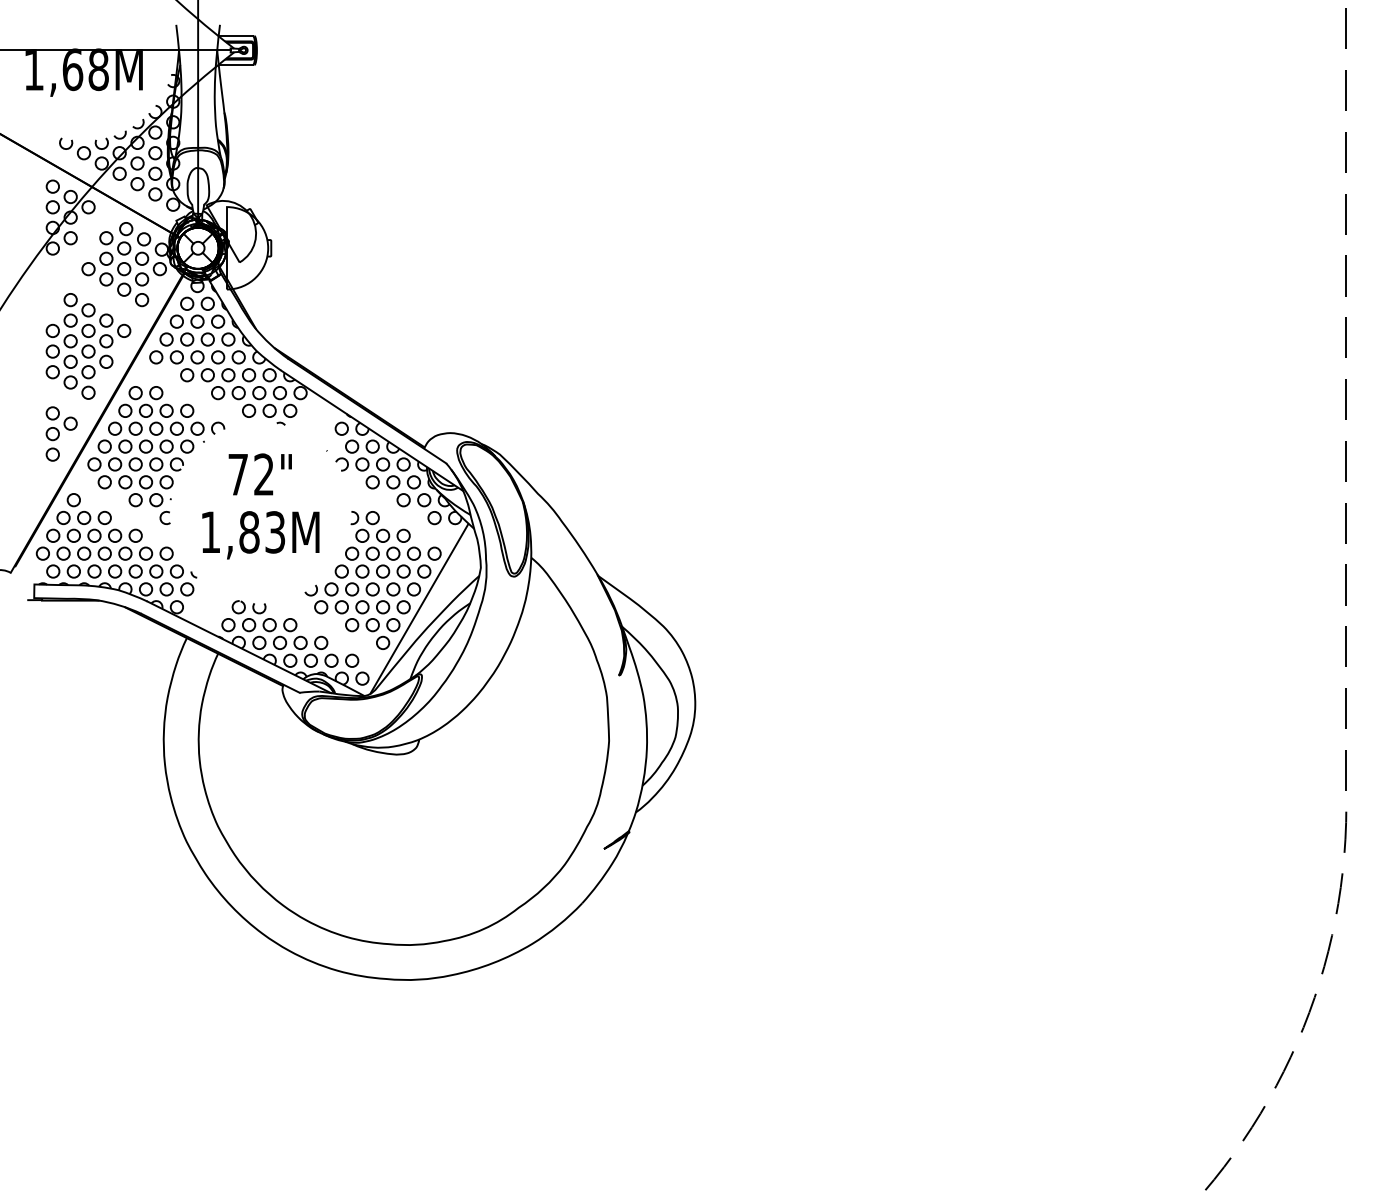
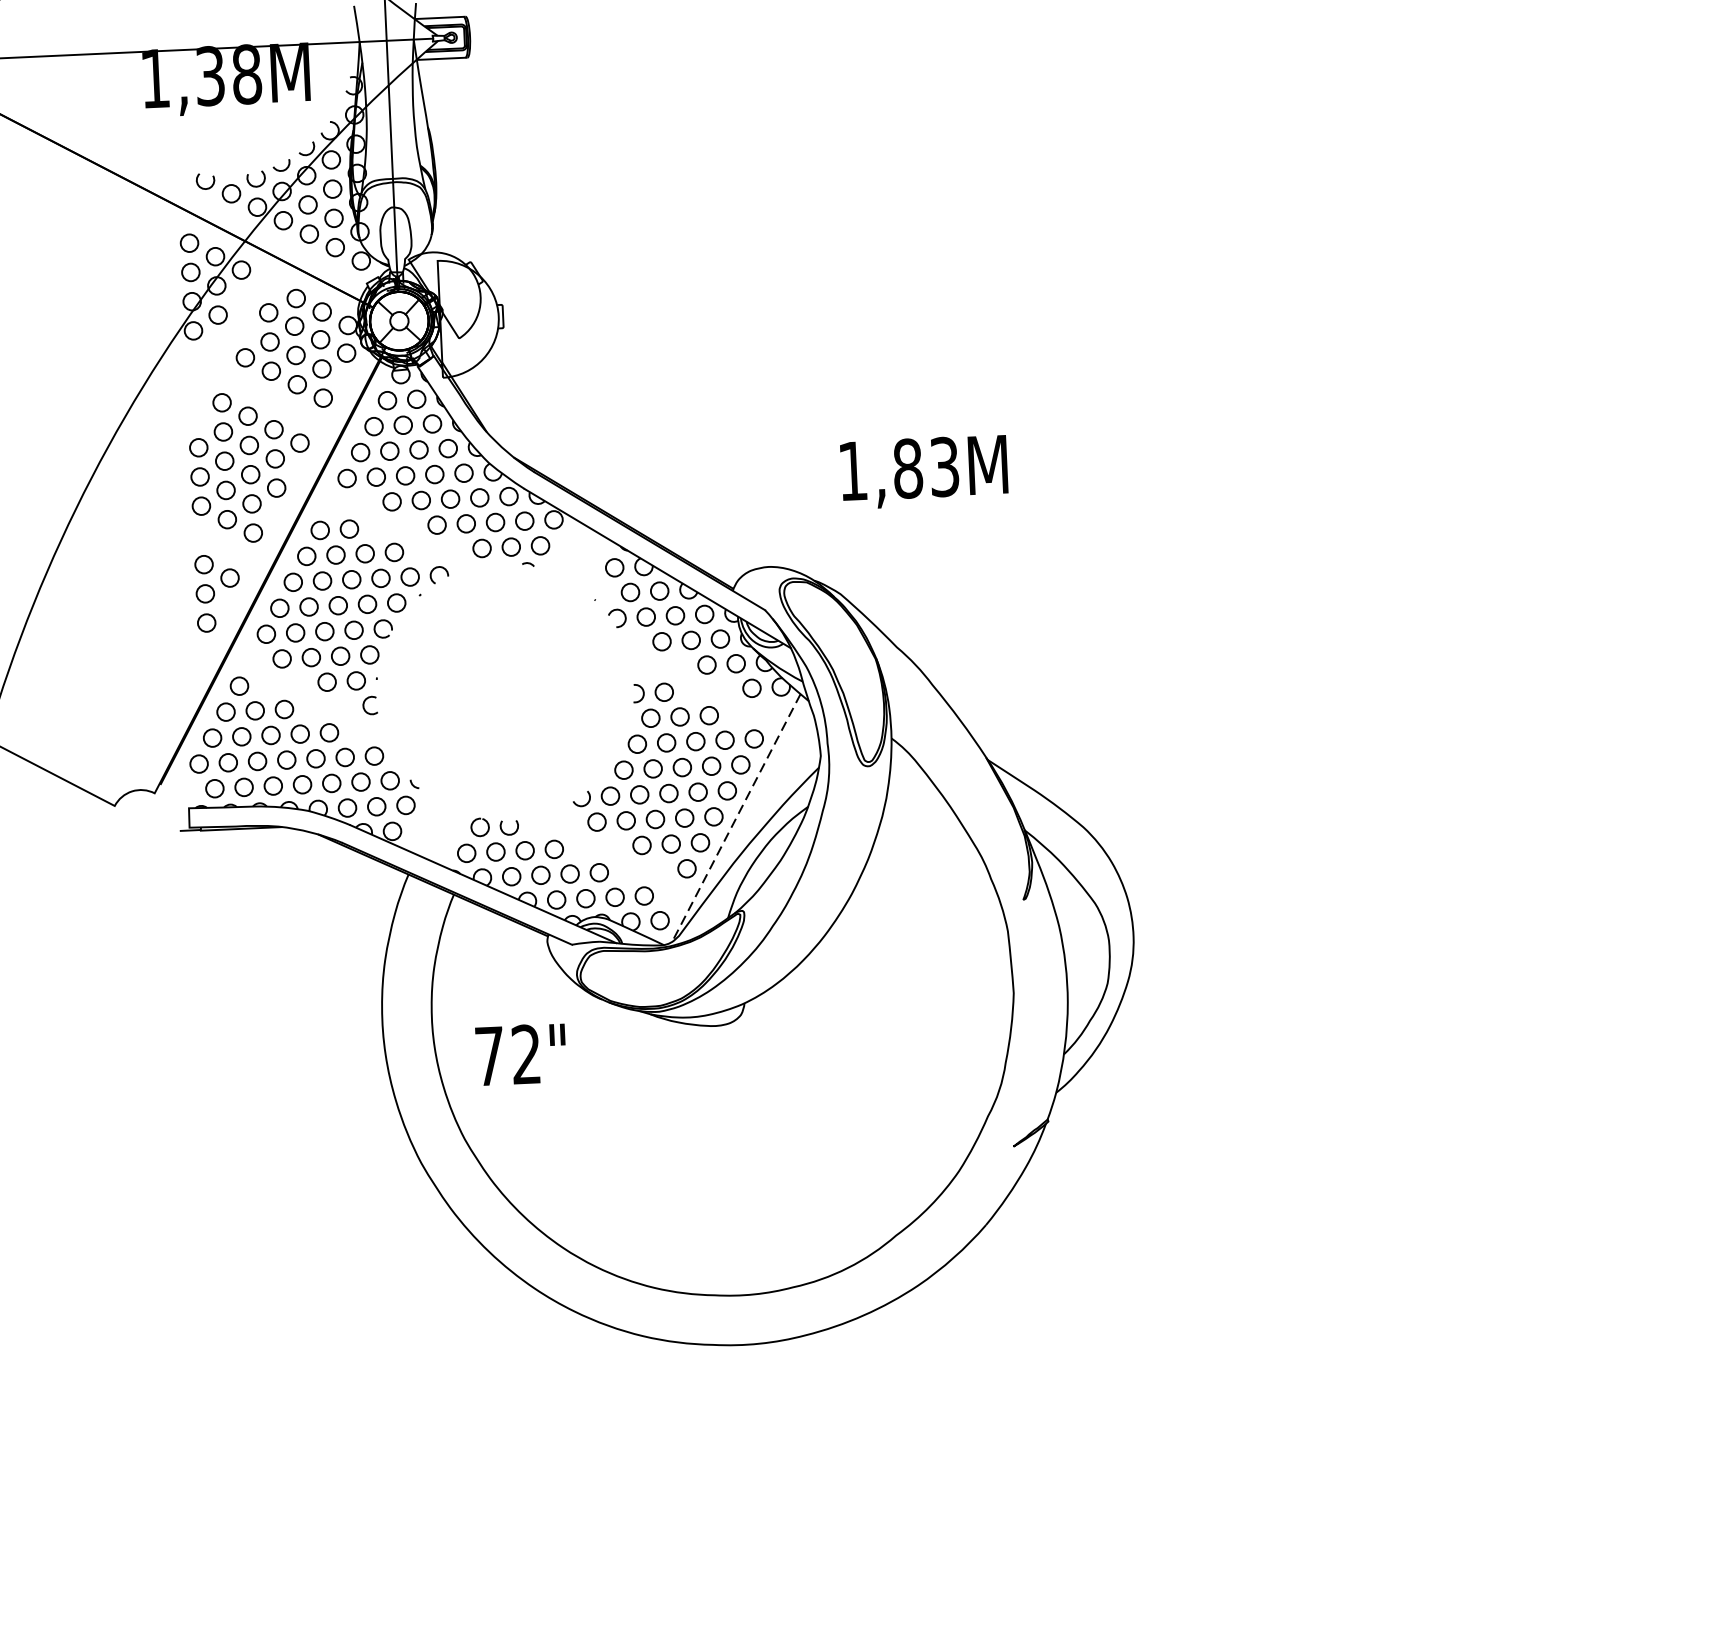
text: (72, 69) -> (209, 75), 1,68M -> 1,38M
text: (259, 474) -> (519, 1054), moved
text: (260, 535) -> (923, 472), moved
line: (419, 609) -> (736, 818), solid -> dashed

